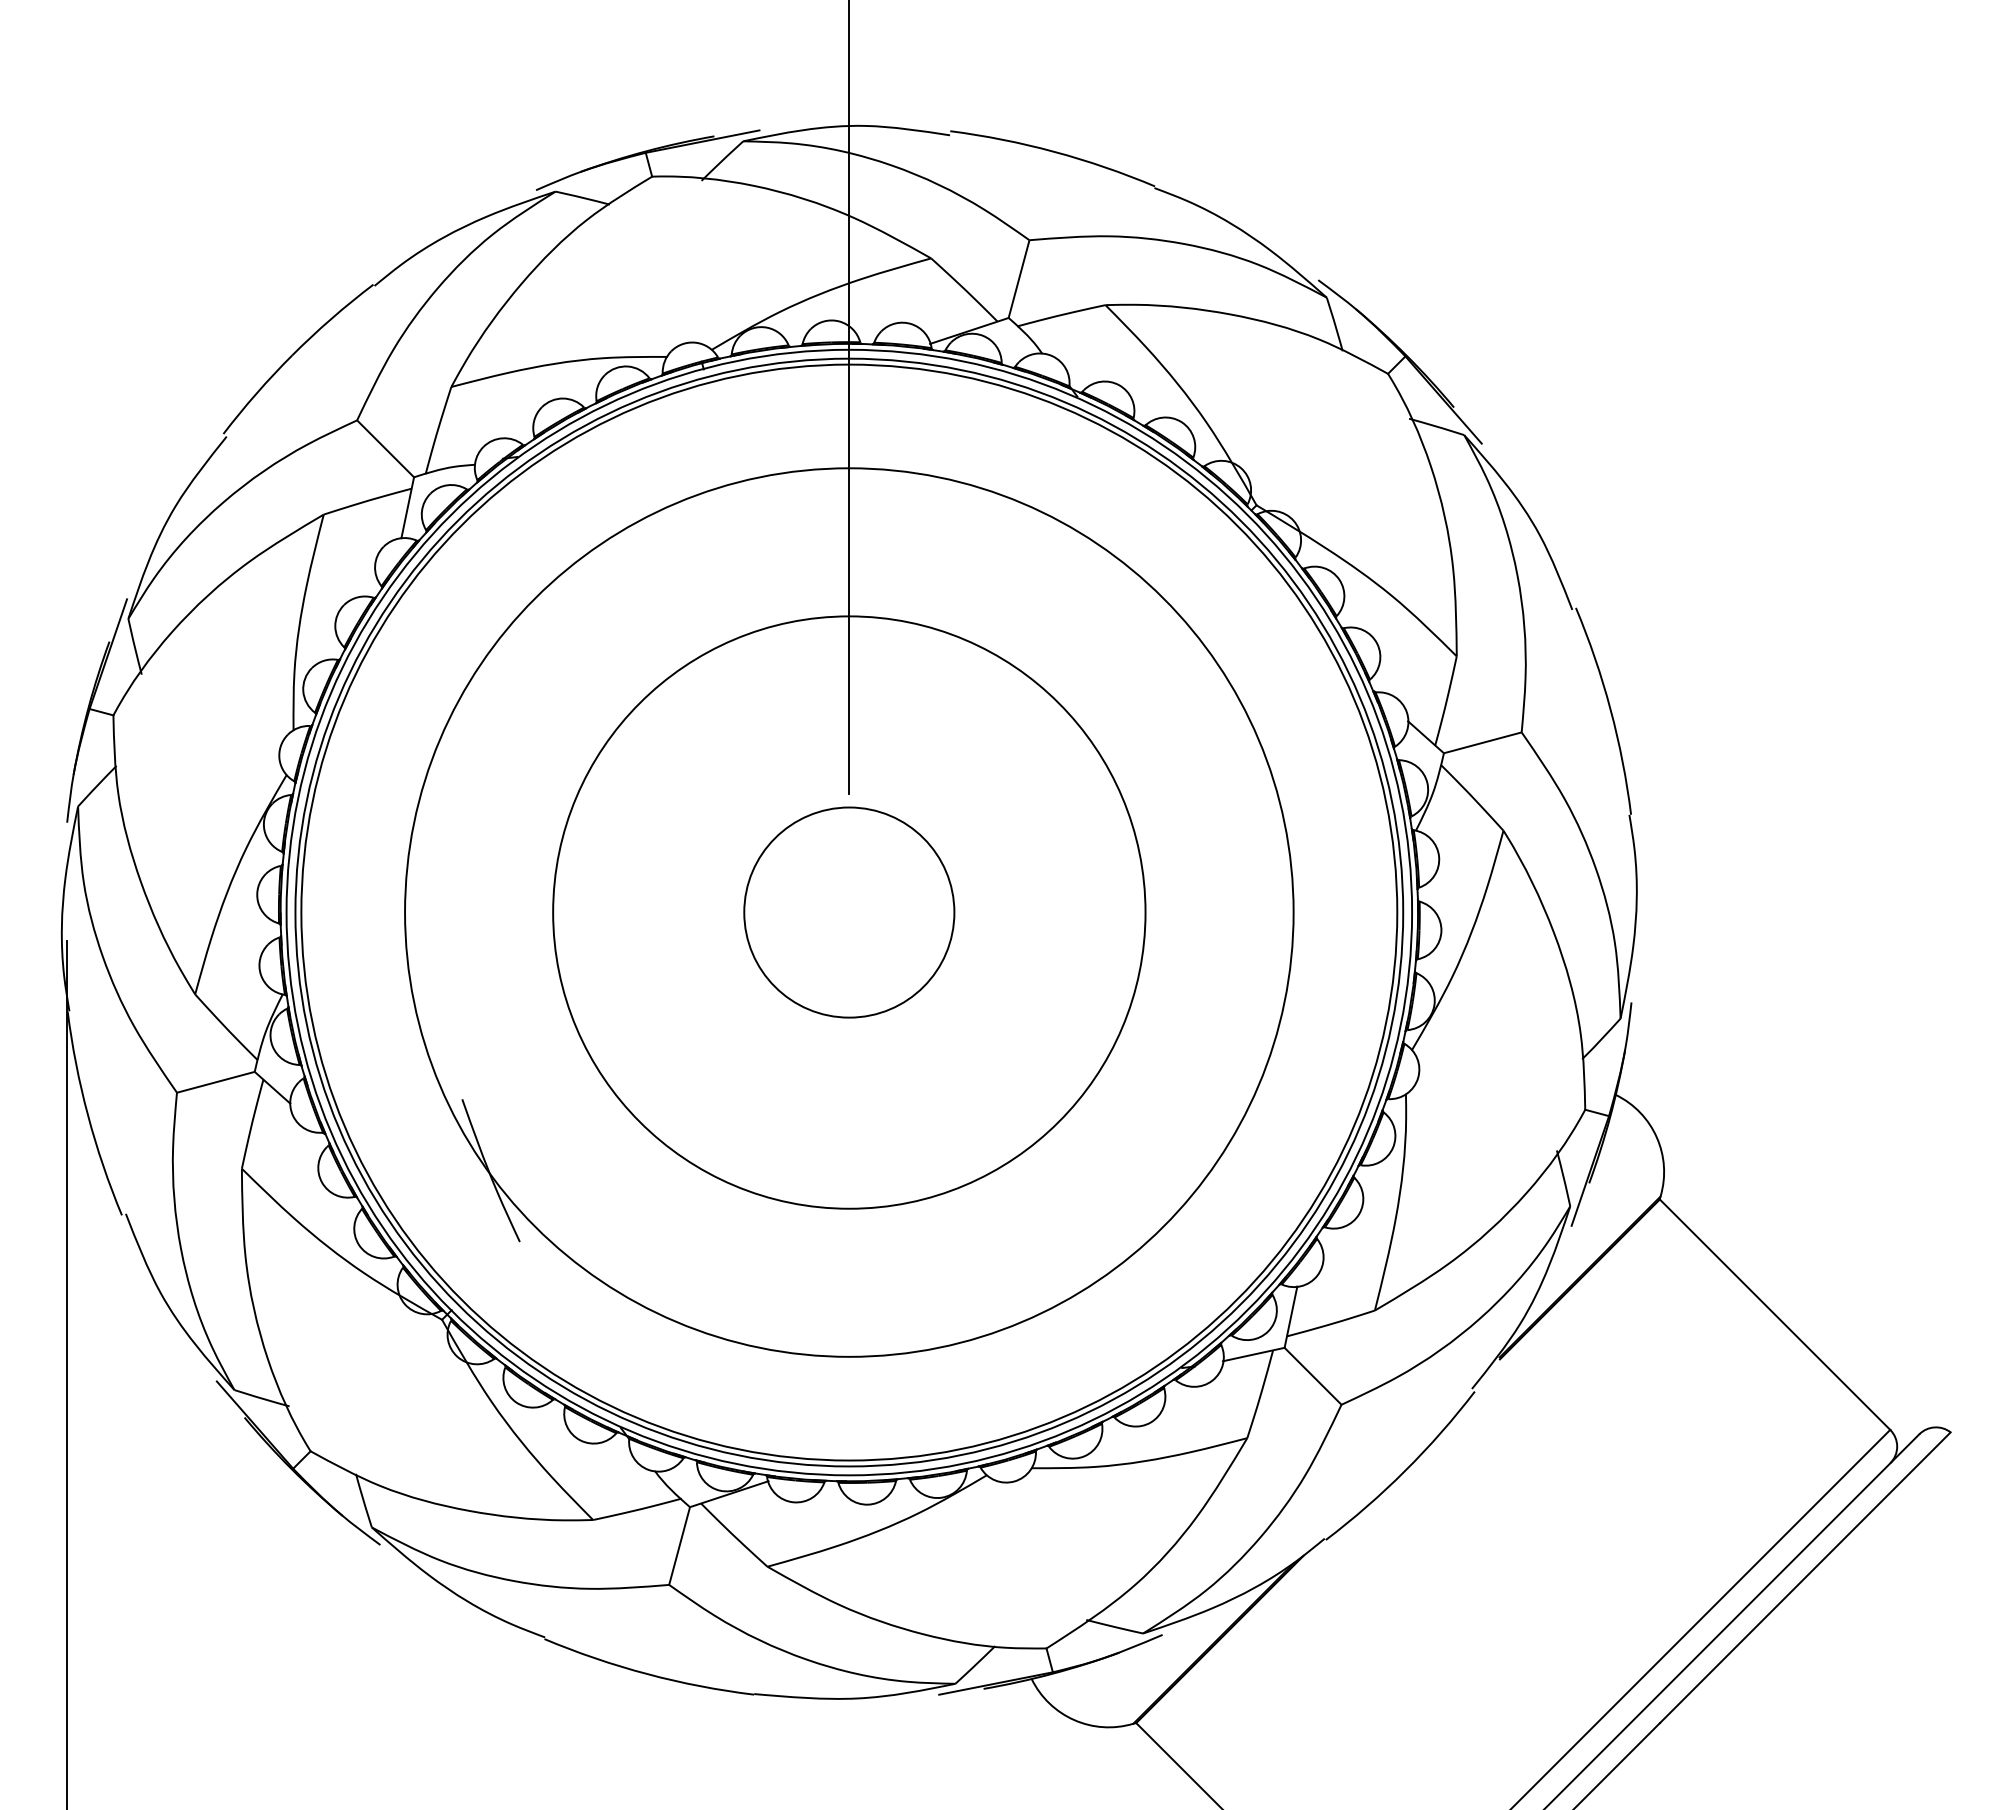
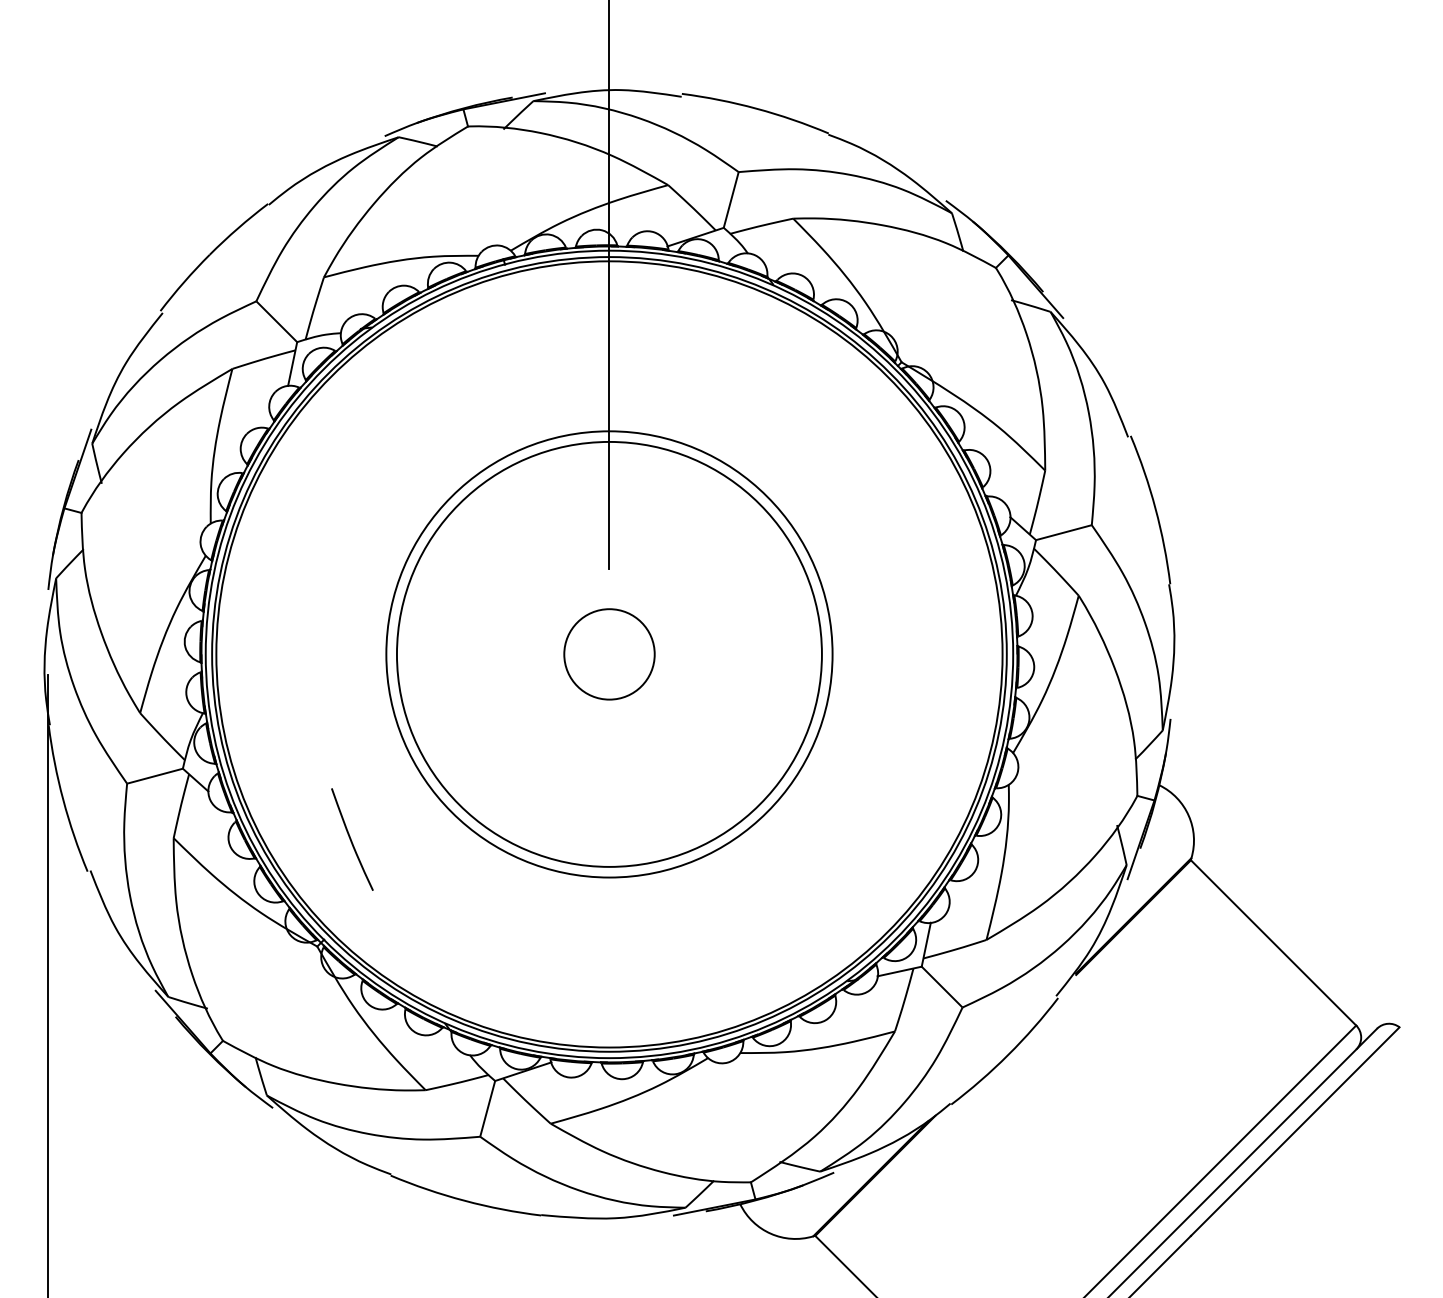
circle: (849, 912) -> (609, 654), size x0.6
circle: (849, 912) -> (609, 654), size x0.7

